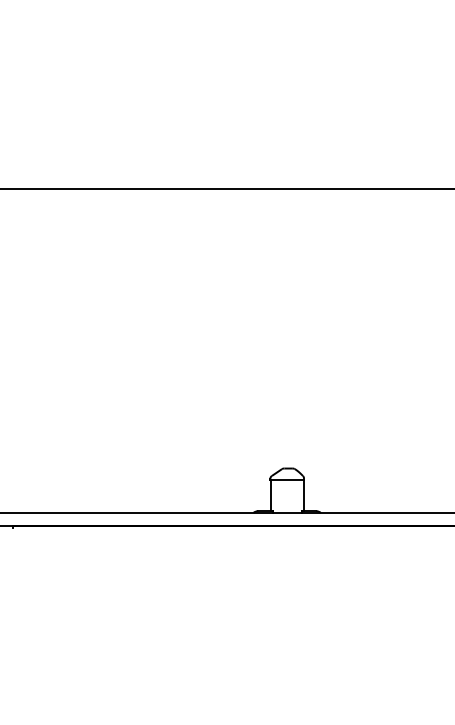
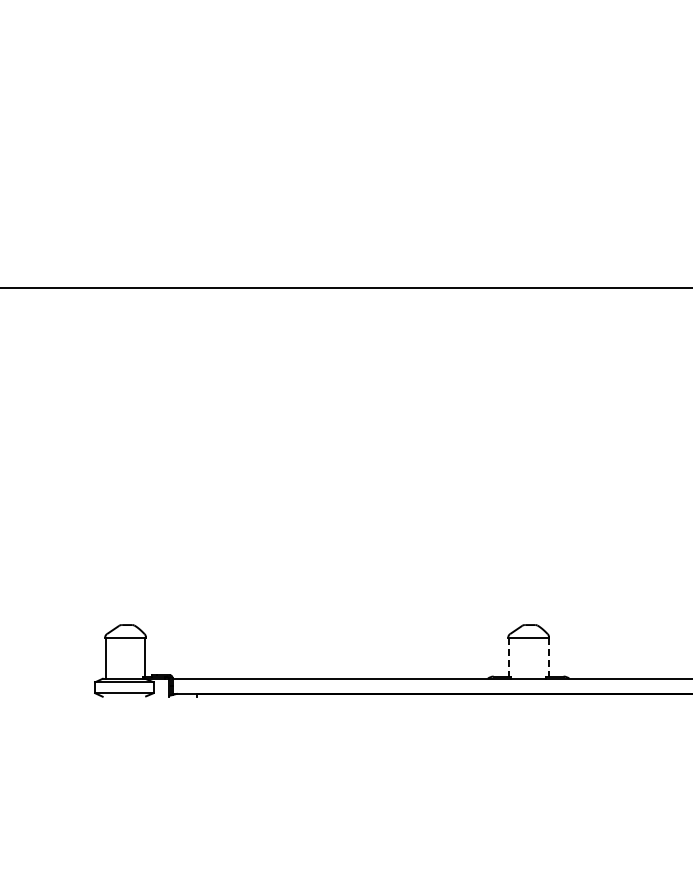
line: (270, 496) -> (508, 658), solid -> dashed
line: (303, 496) -> (548, 658), solid -> dashed

